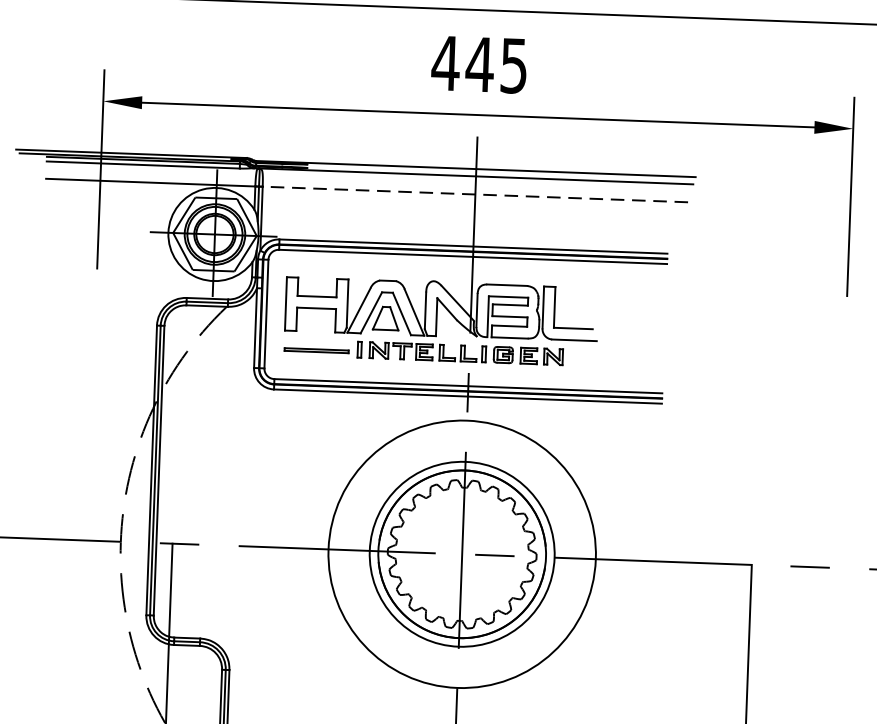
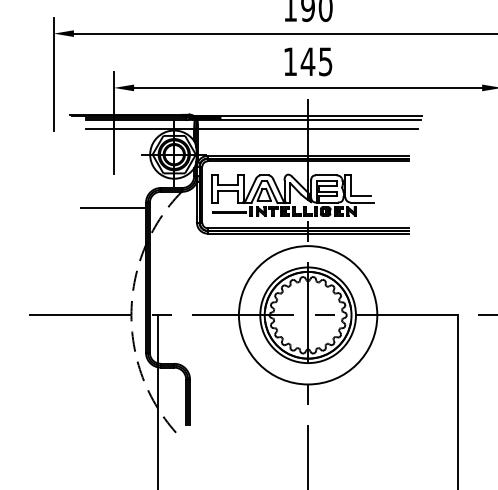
text: (446, 62) -> (290, 61), 445 -> 145
line: (474, 195) -> (307, 129), dashed -> solid
line: (93, 334) -> (113, 208), added

